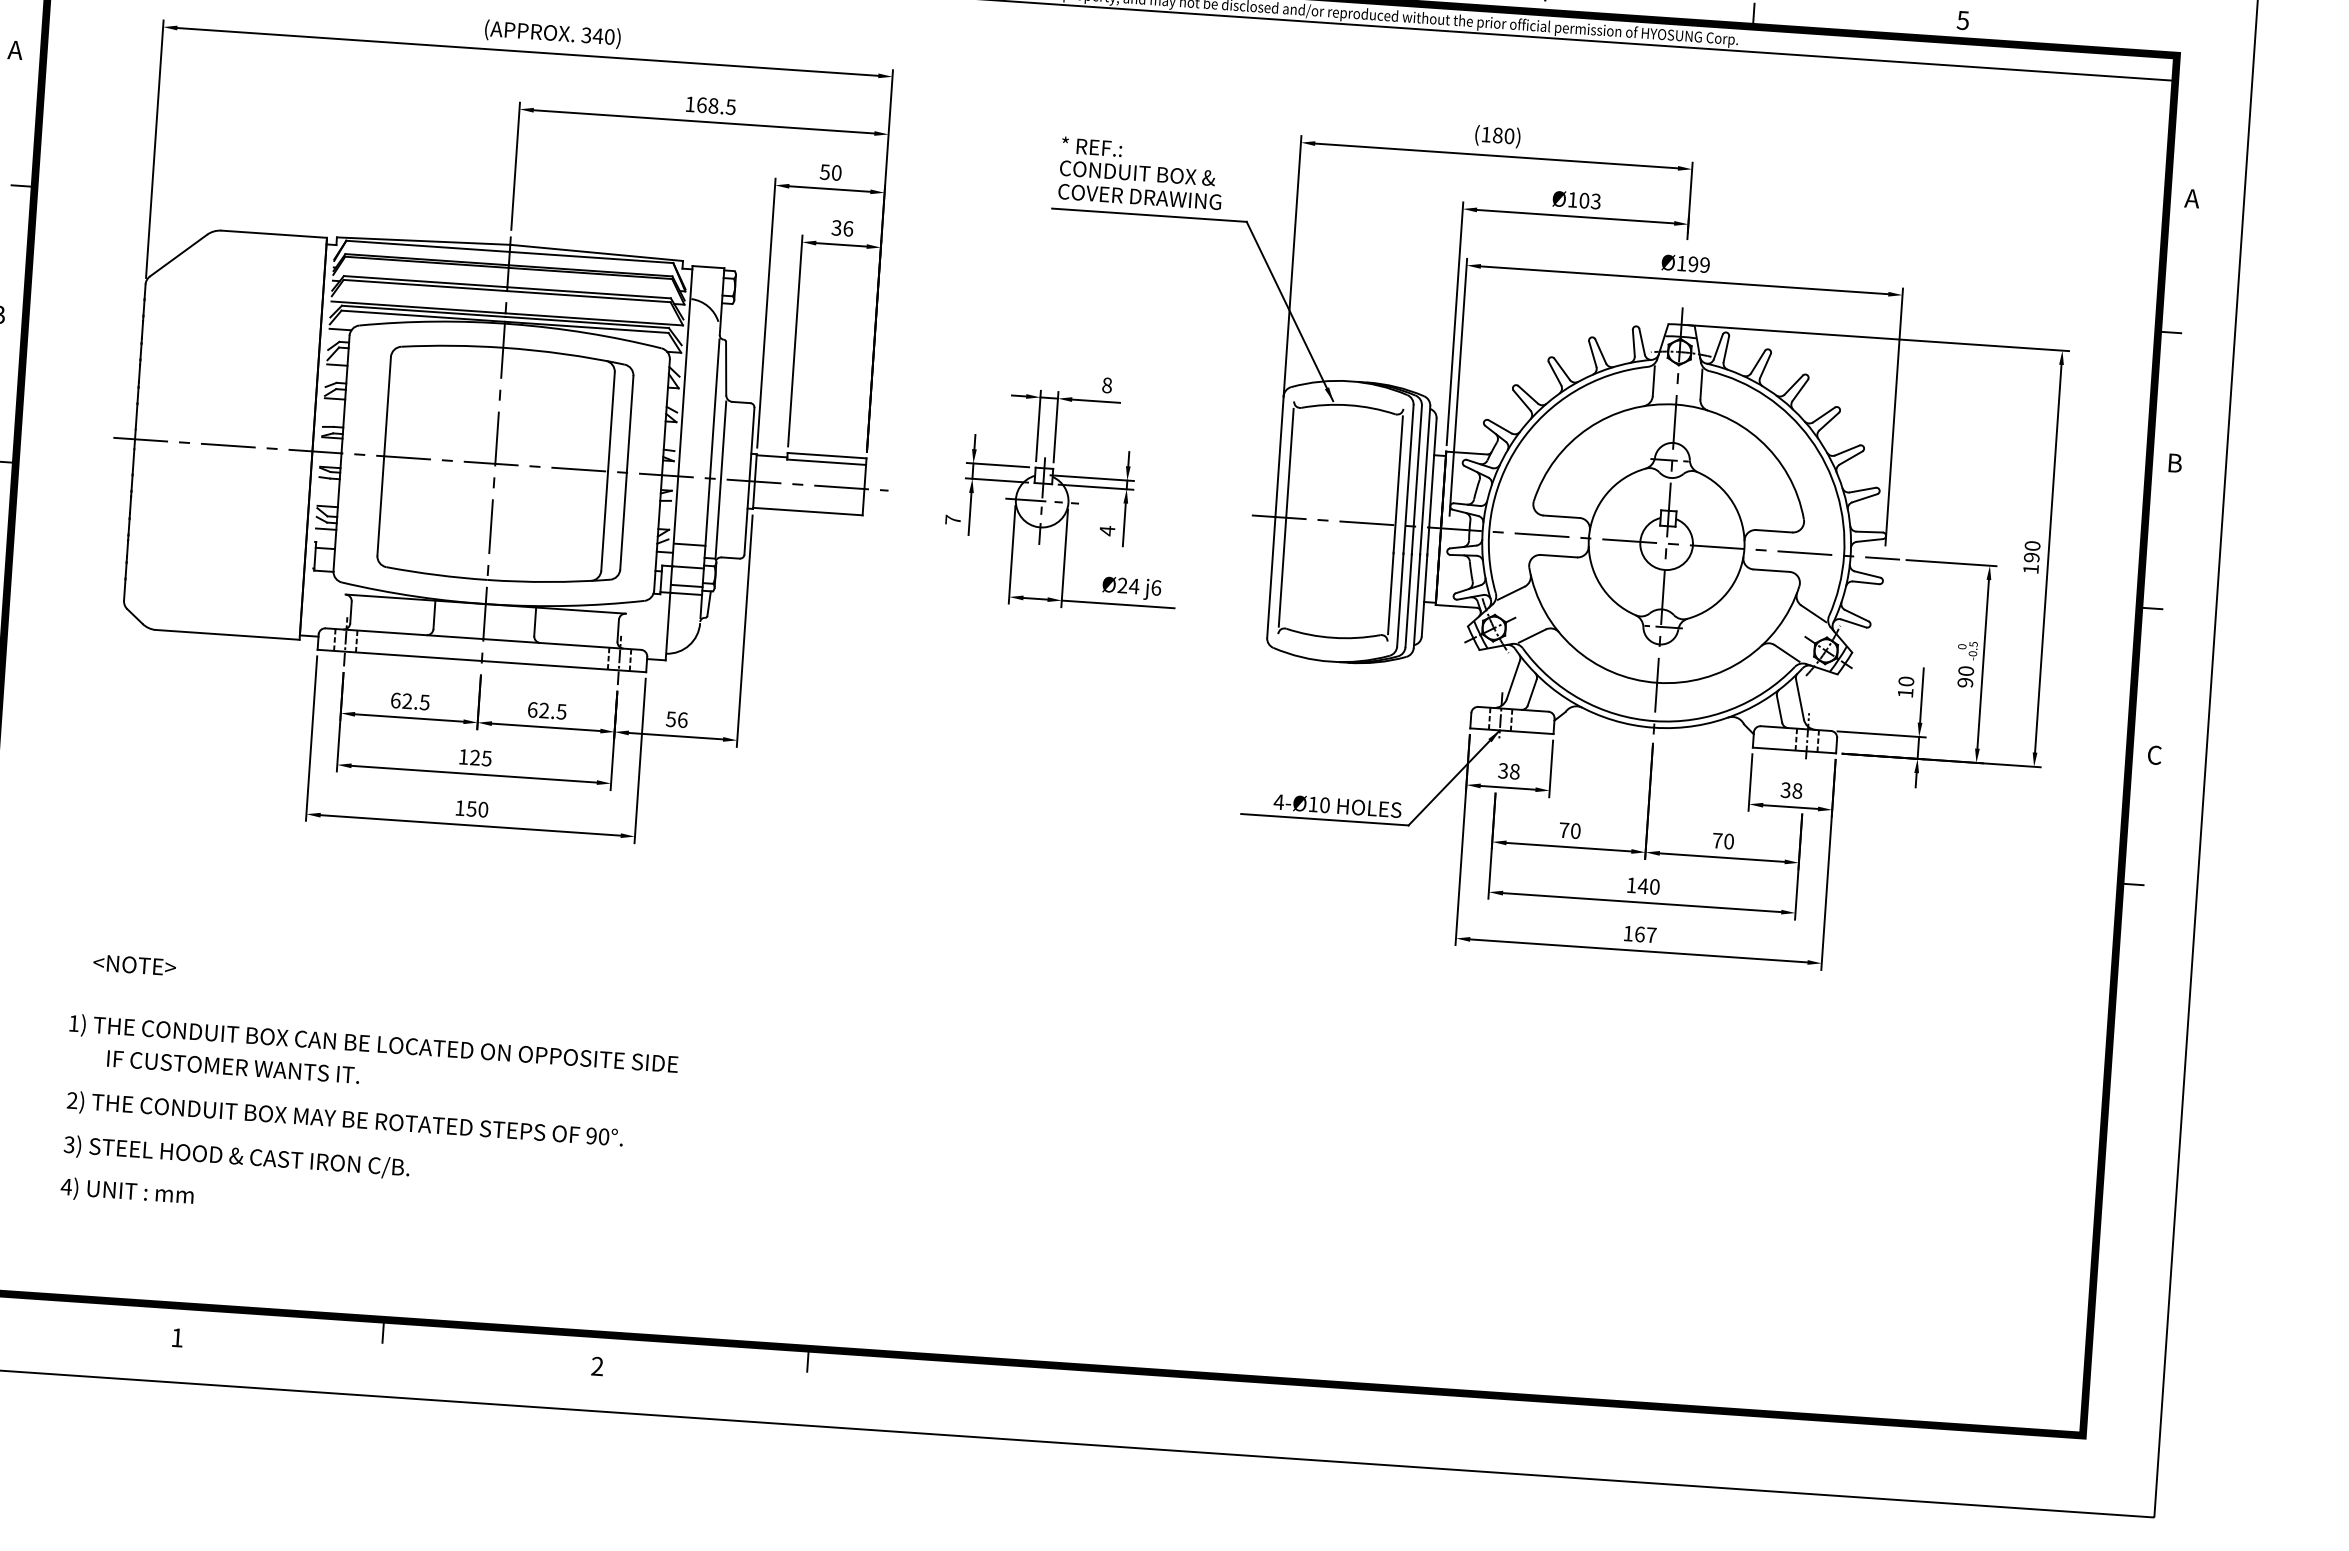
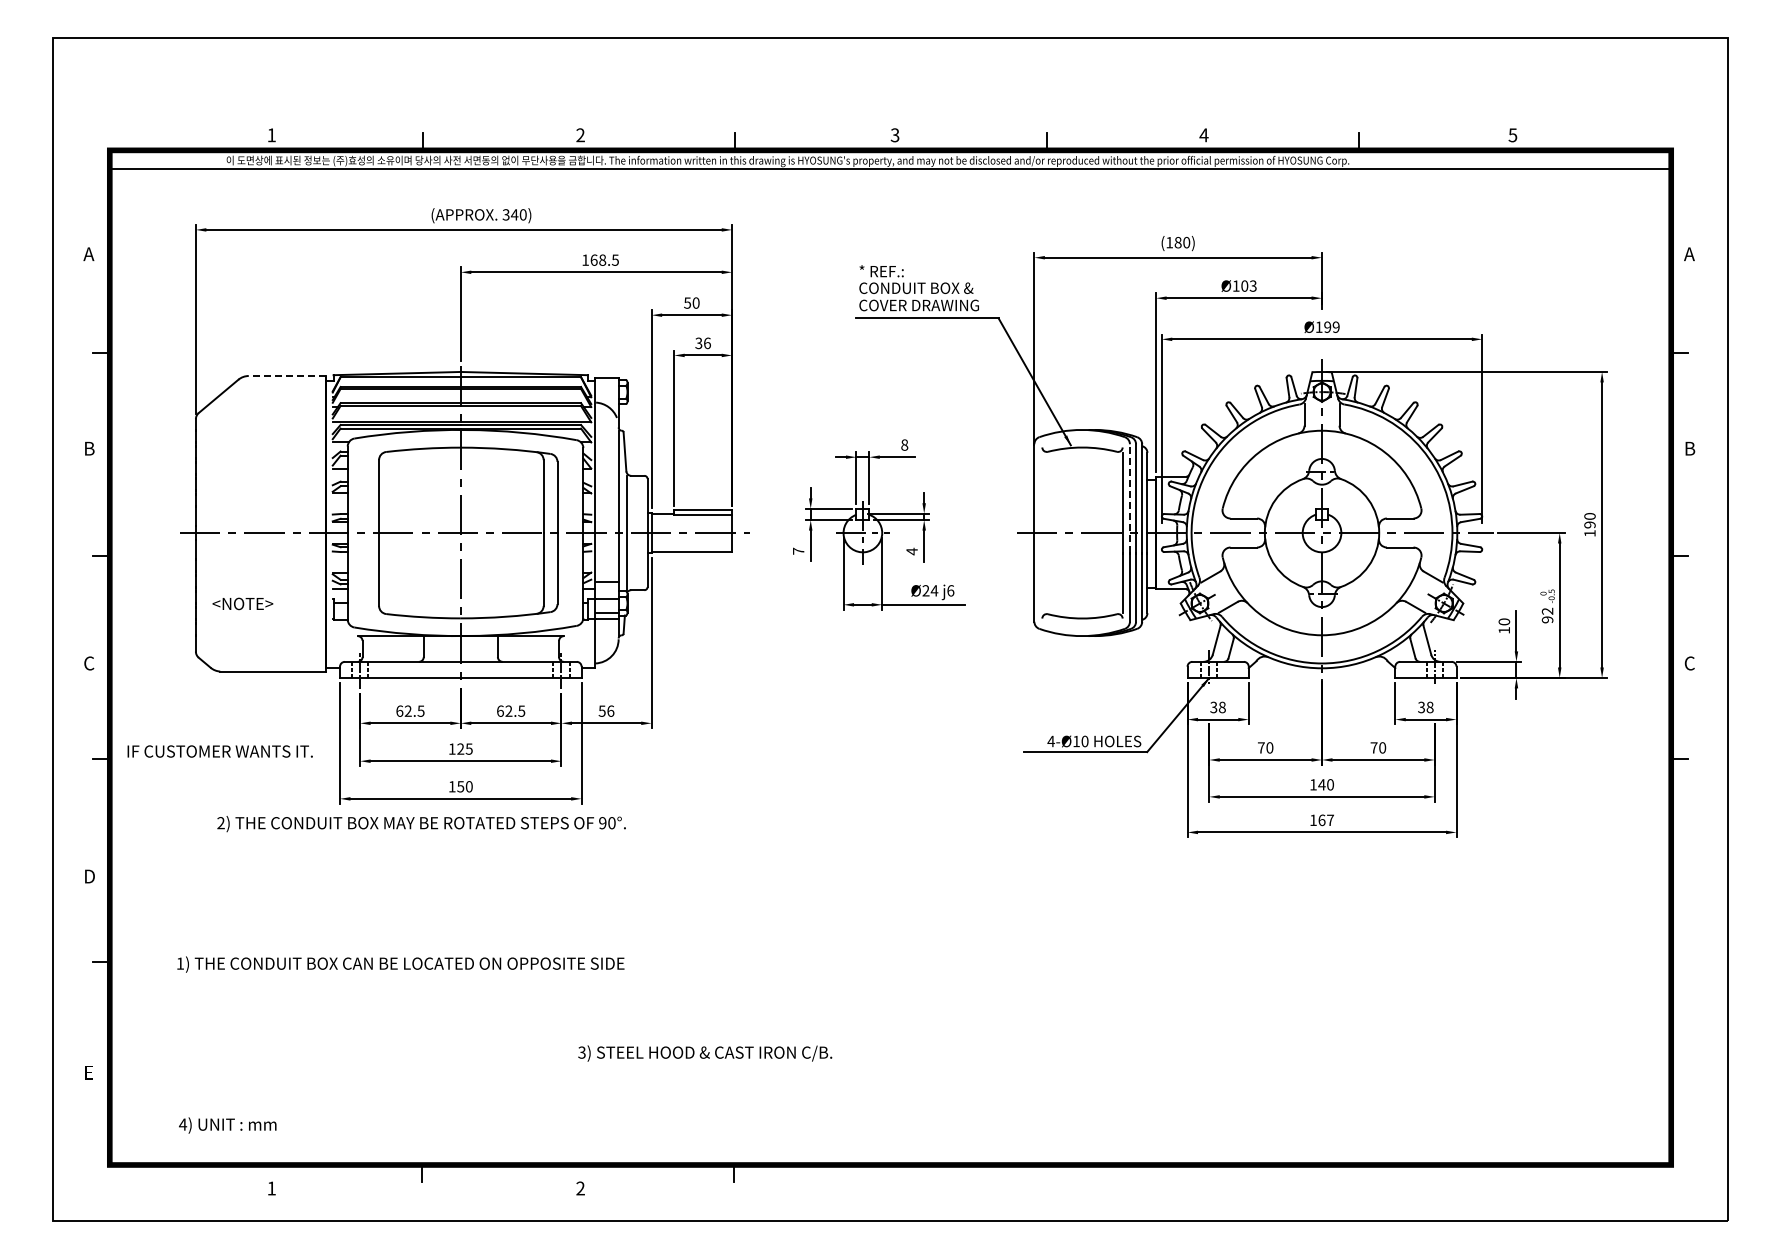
line: (274, 234) -> (287, 376), solid -> dashed
line: (1408, 477) -> (1129, 497), solid -> dashed
line: (1286, 517) -> (1042, 532), removed
text: (1966, 669) -> (1547, 610), 90 -> 92
text: (134, 964) -> (242, 603), moved
text: (232, 1066) -> (219, 751), moved
text: (344, 1121) -> (421, 824), moved
text: (237, 1157) -> (705, 1053), moved
text: (126, 1192) -> (227, 1125), moved

